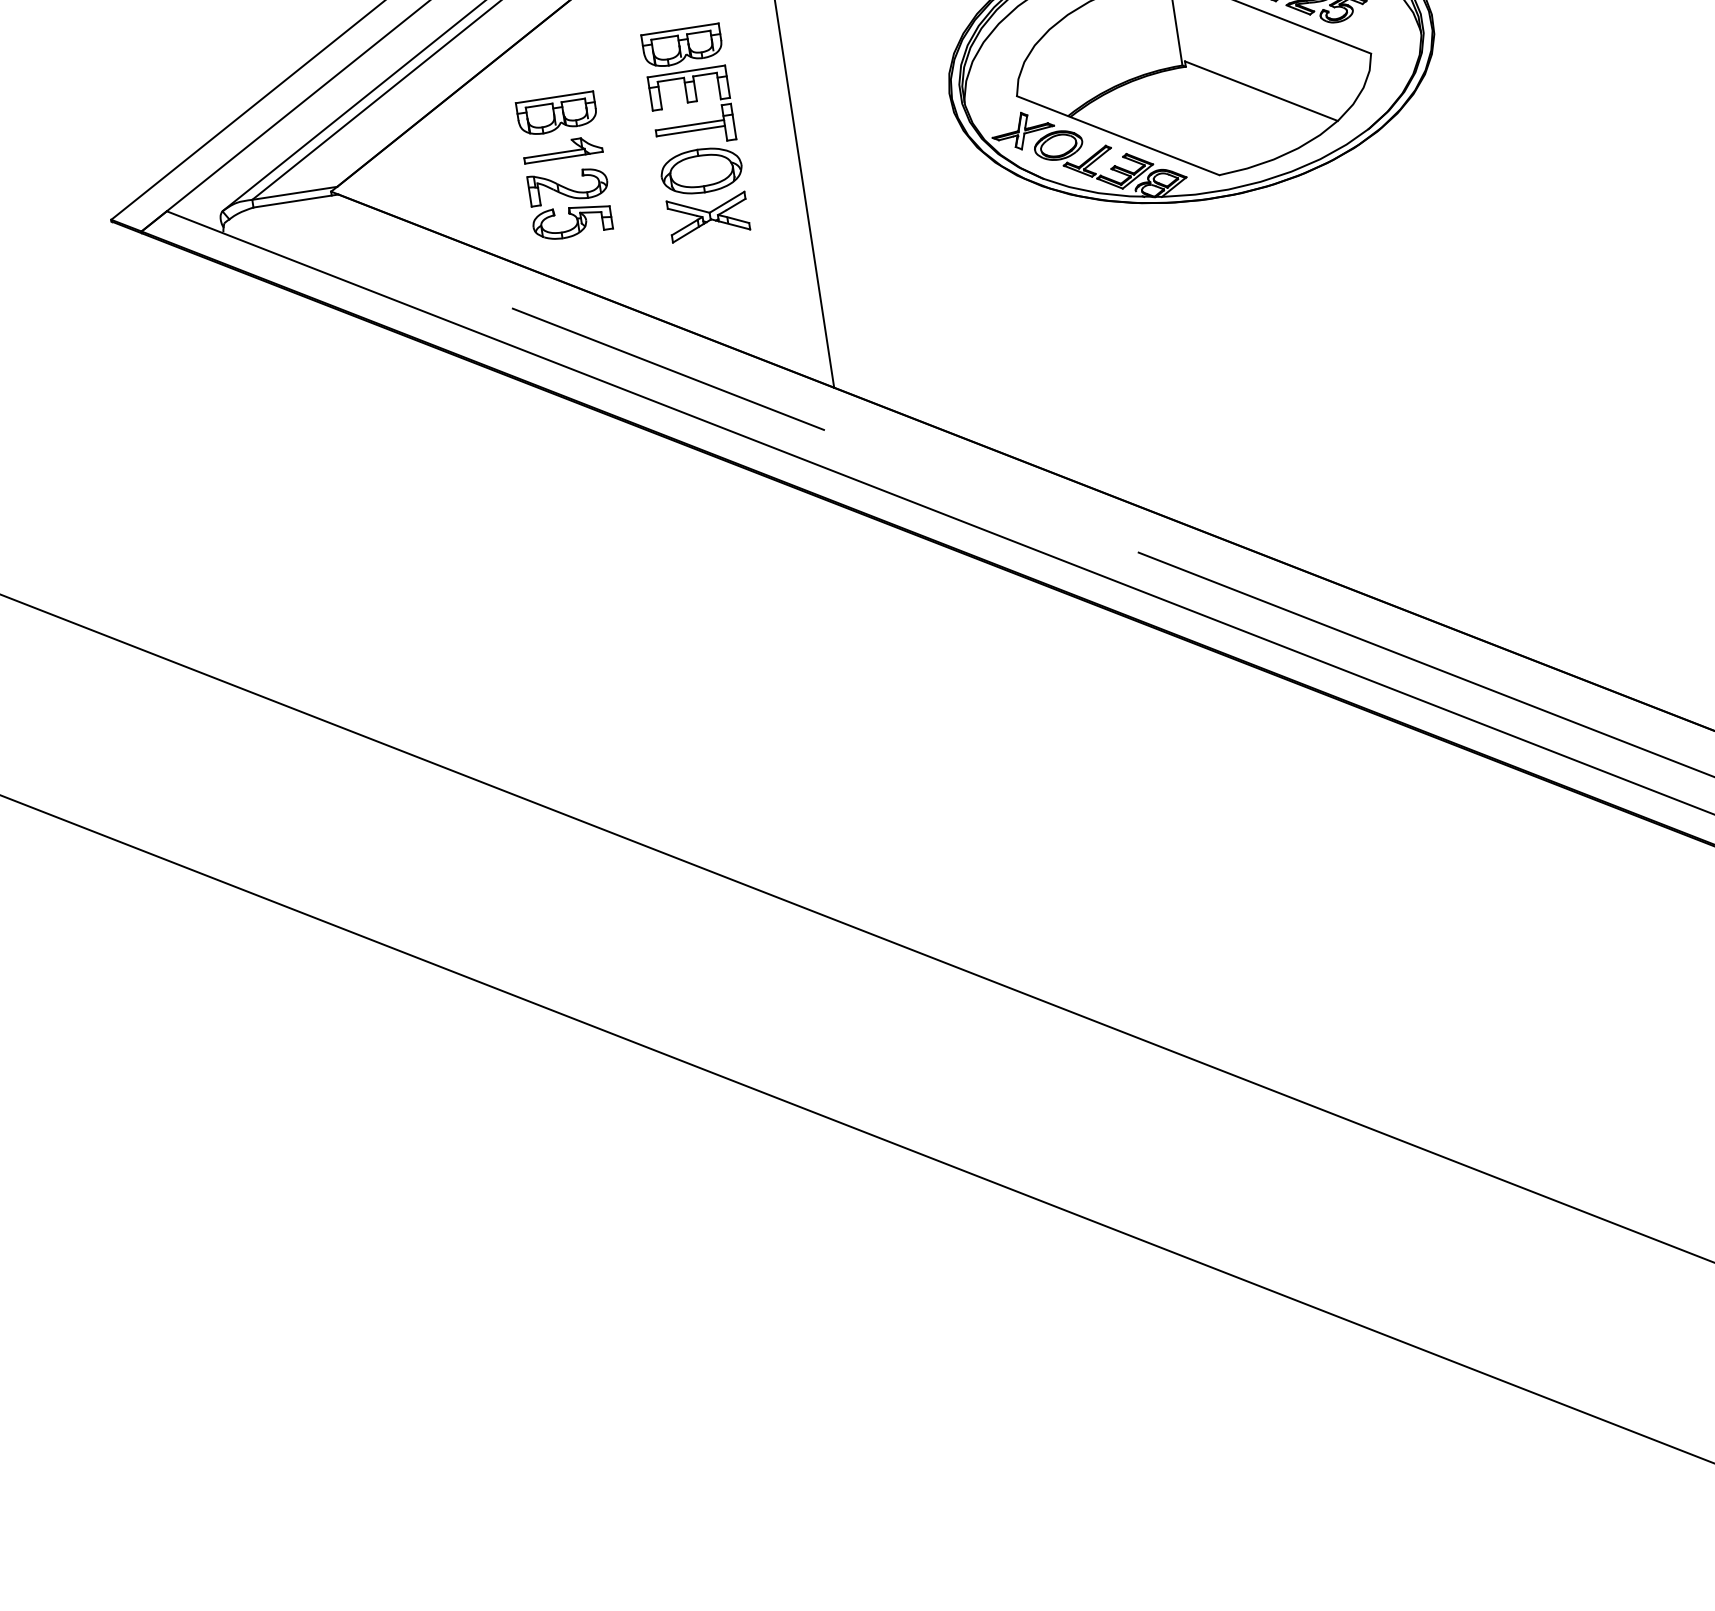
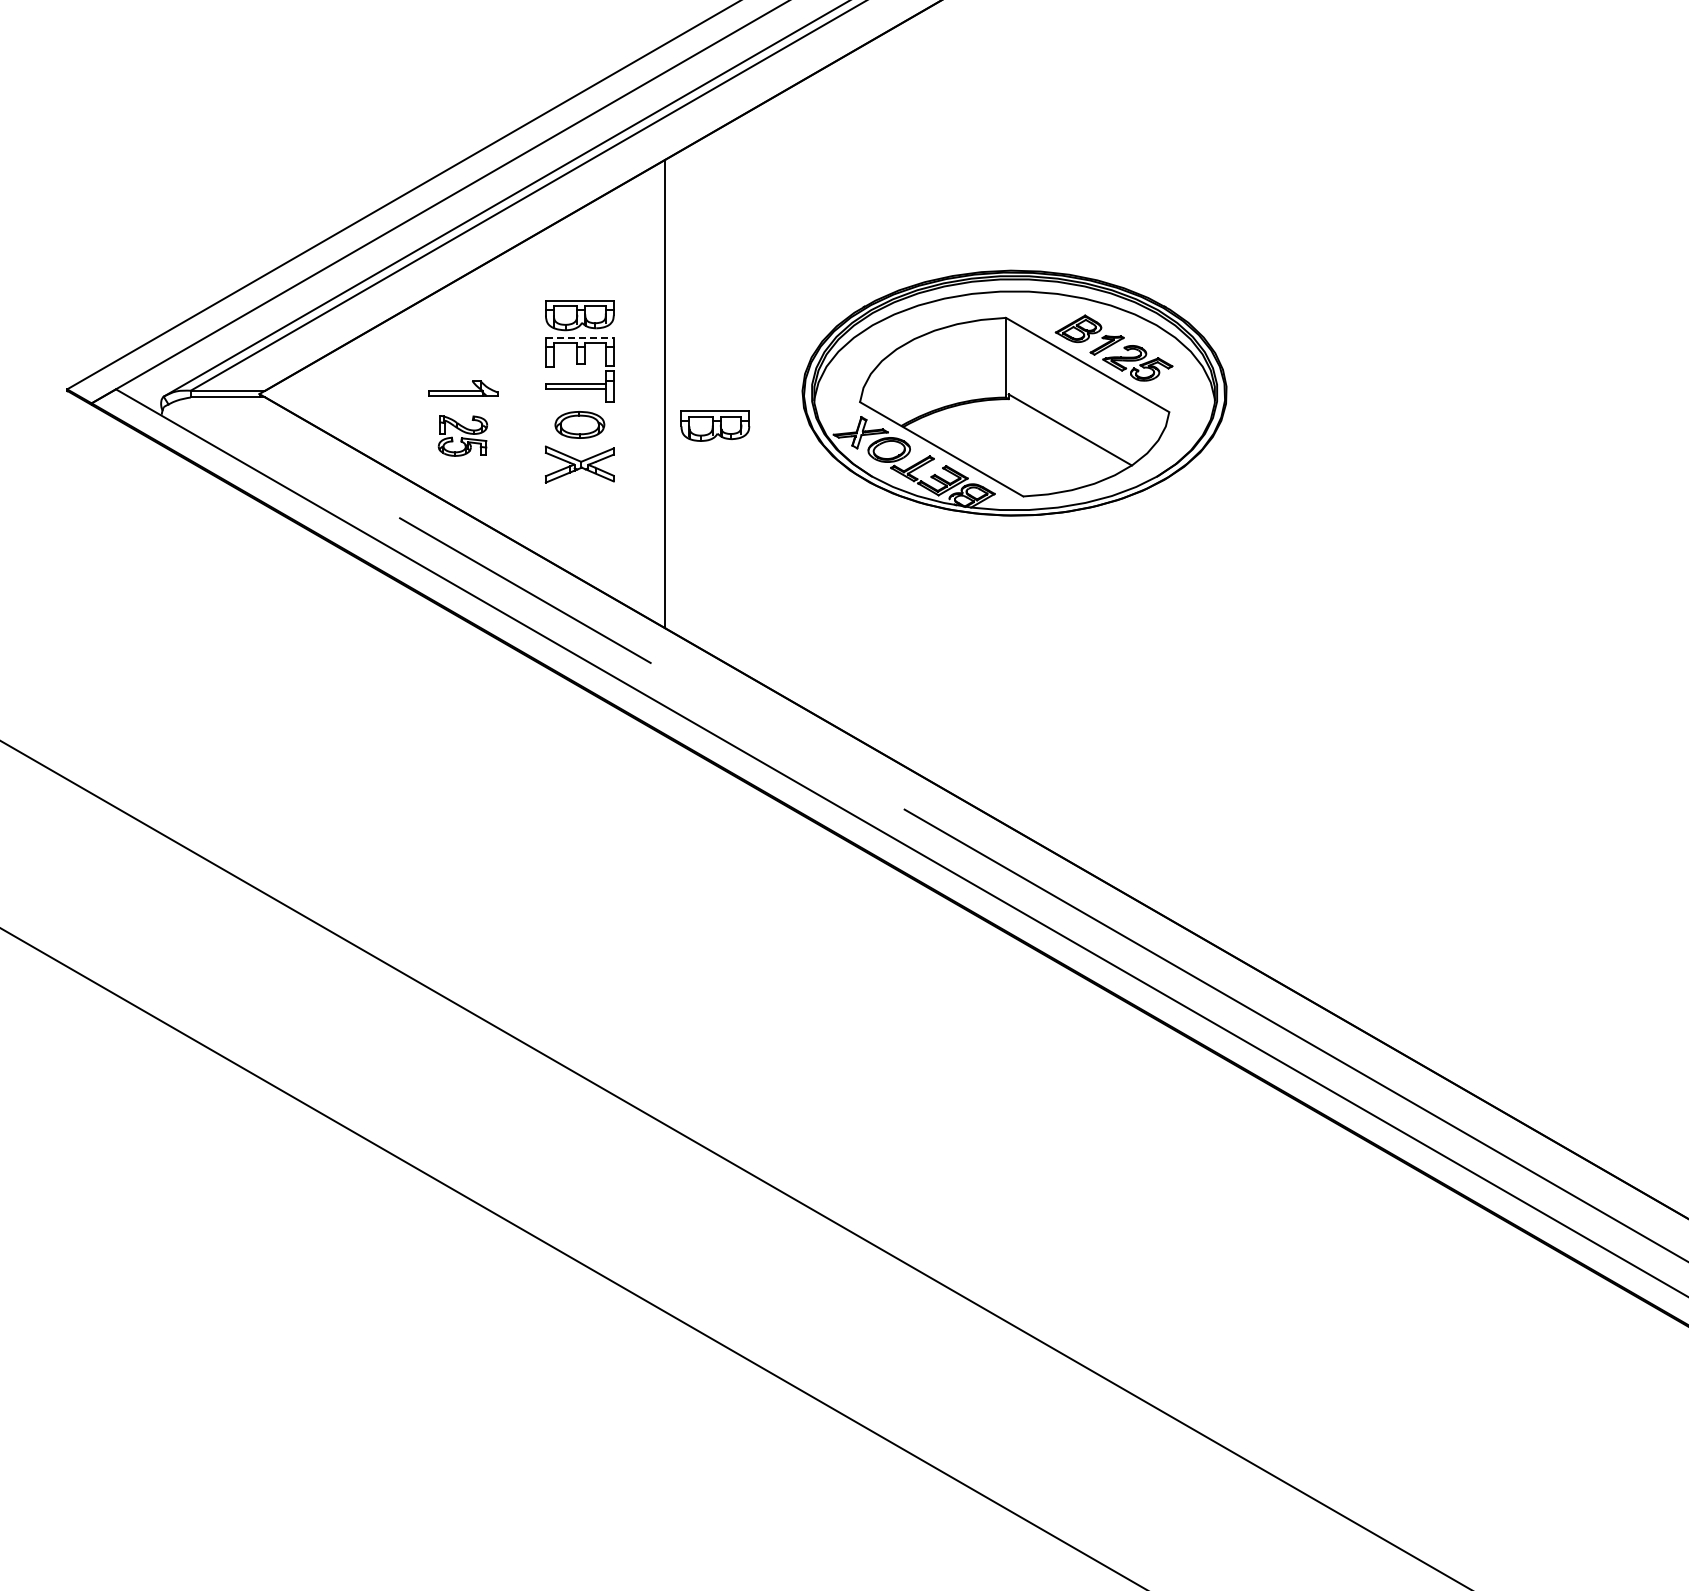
line: (685, 71) -> (579, 337), solid -> dashed
part: (557, 113) -> (715, 425), moved
part: (701, 170) -> (579, 424), size x0.7
part: (569, 203) -> (462, 435), size x0.7

